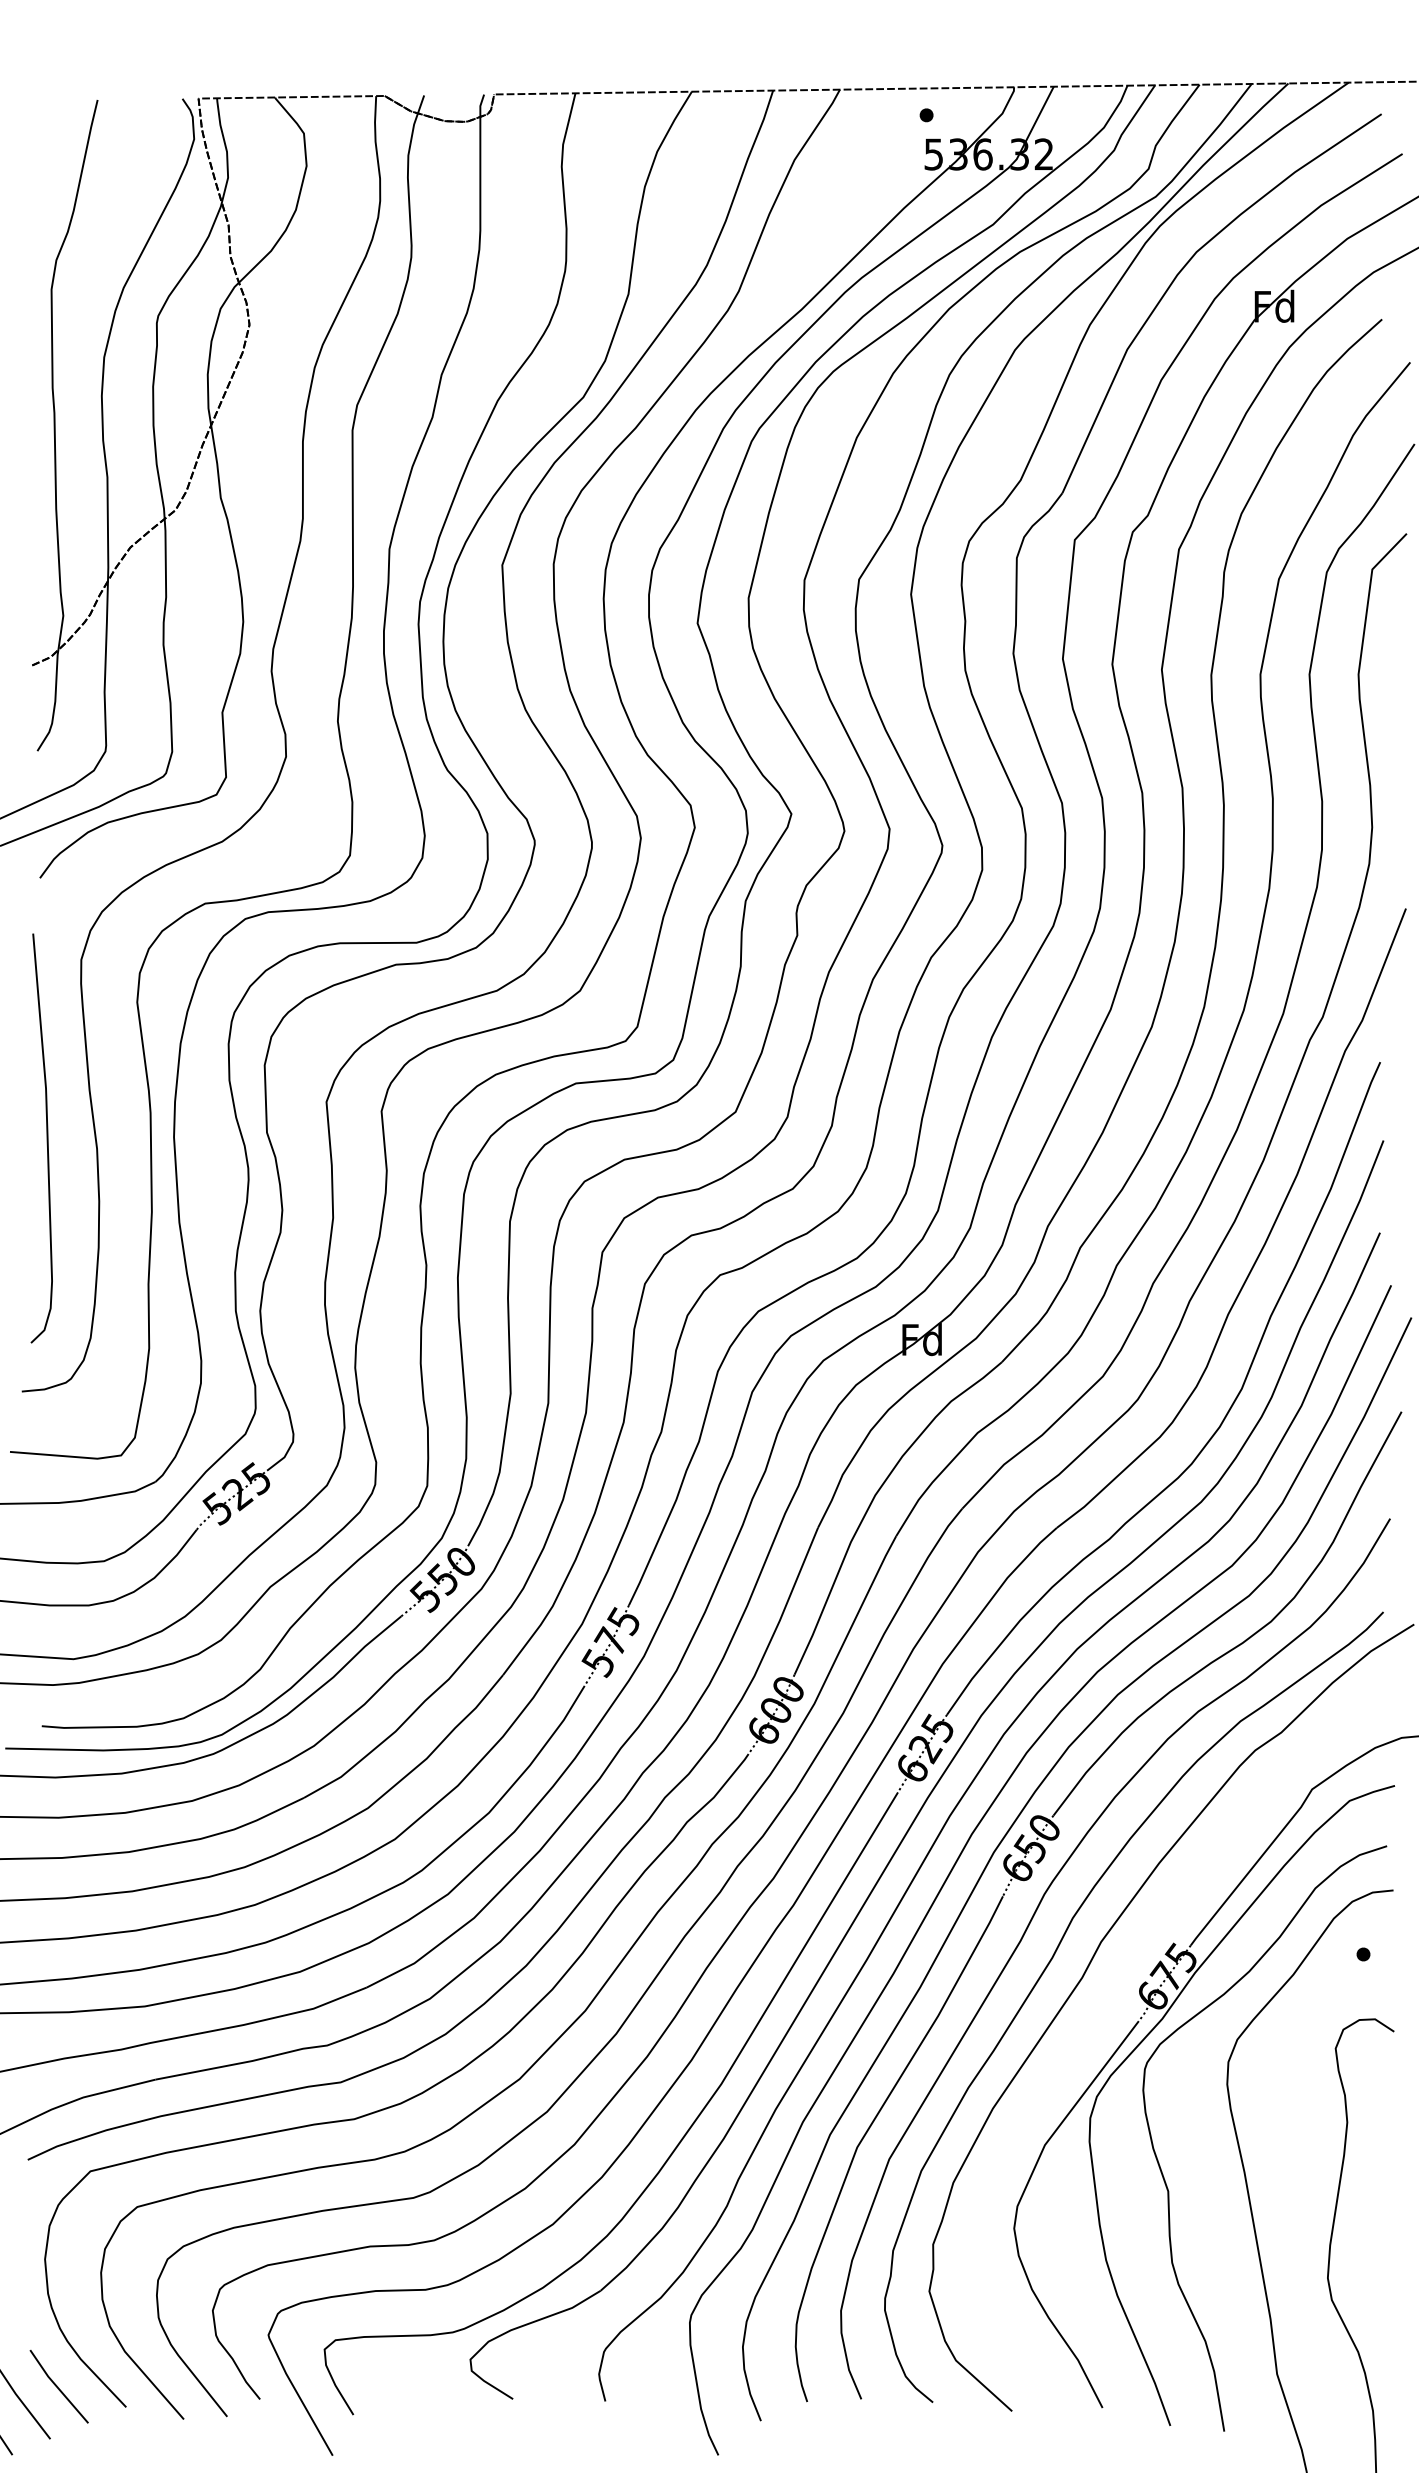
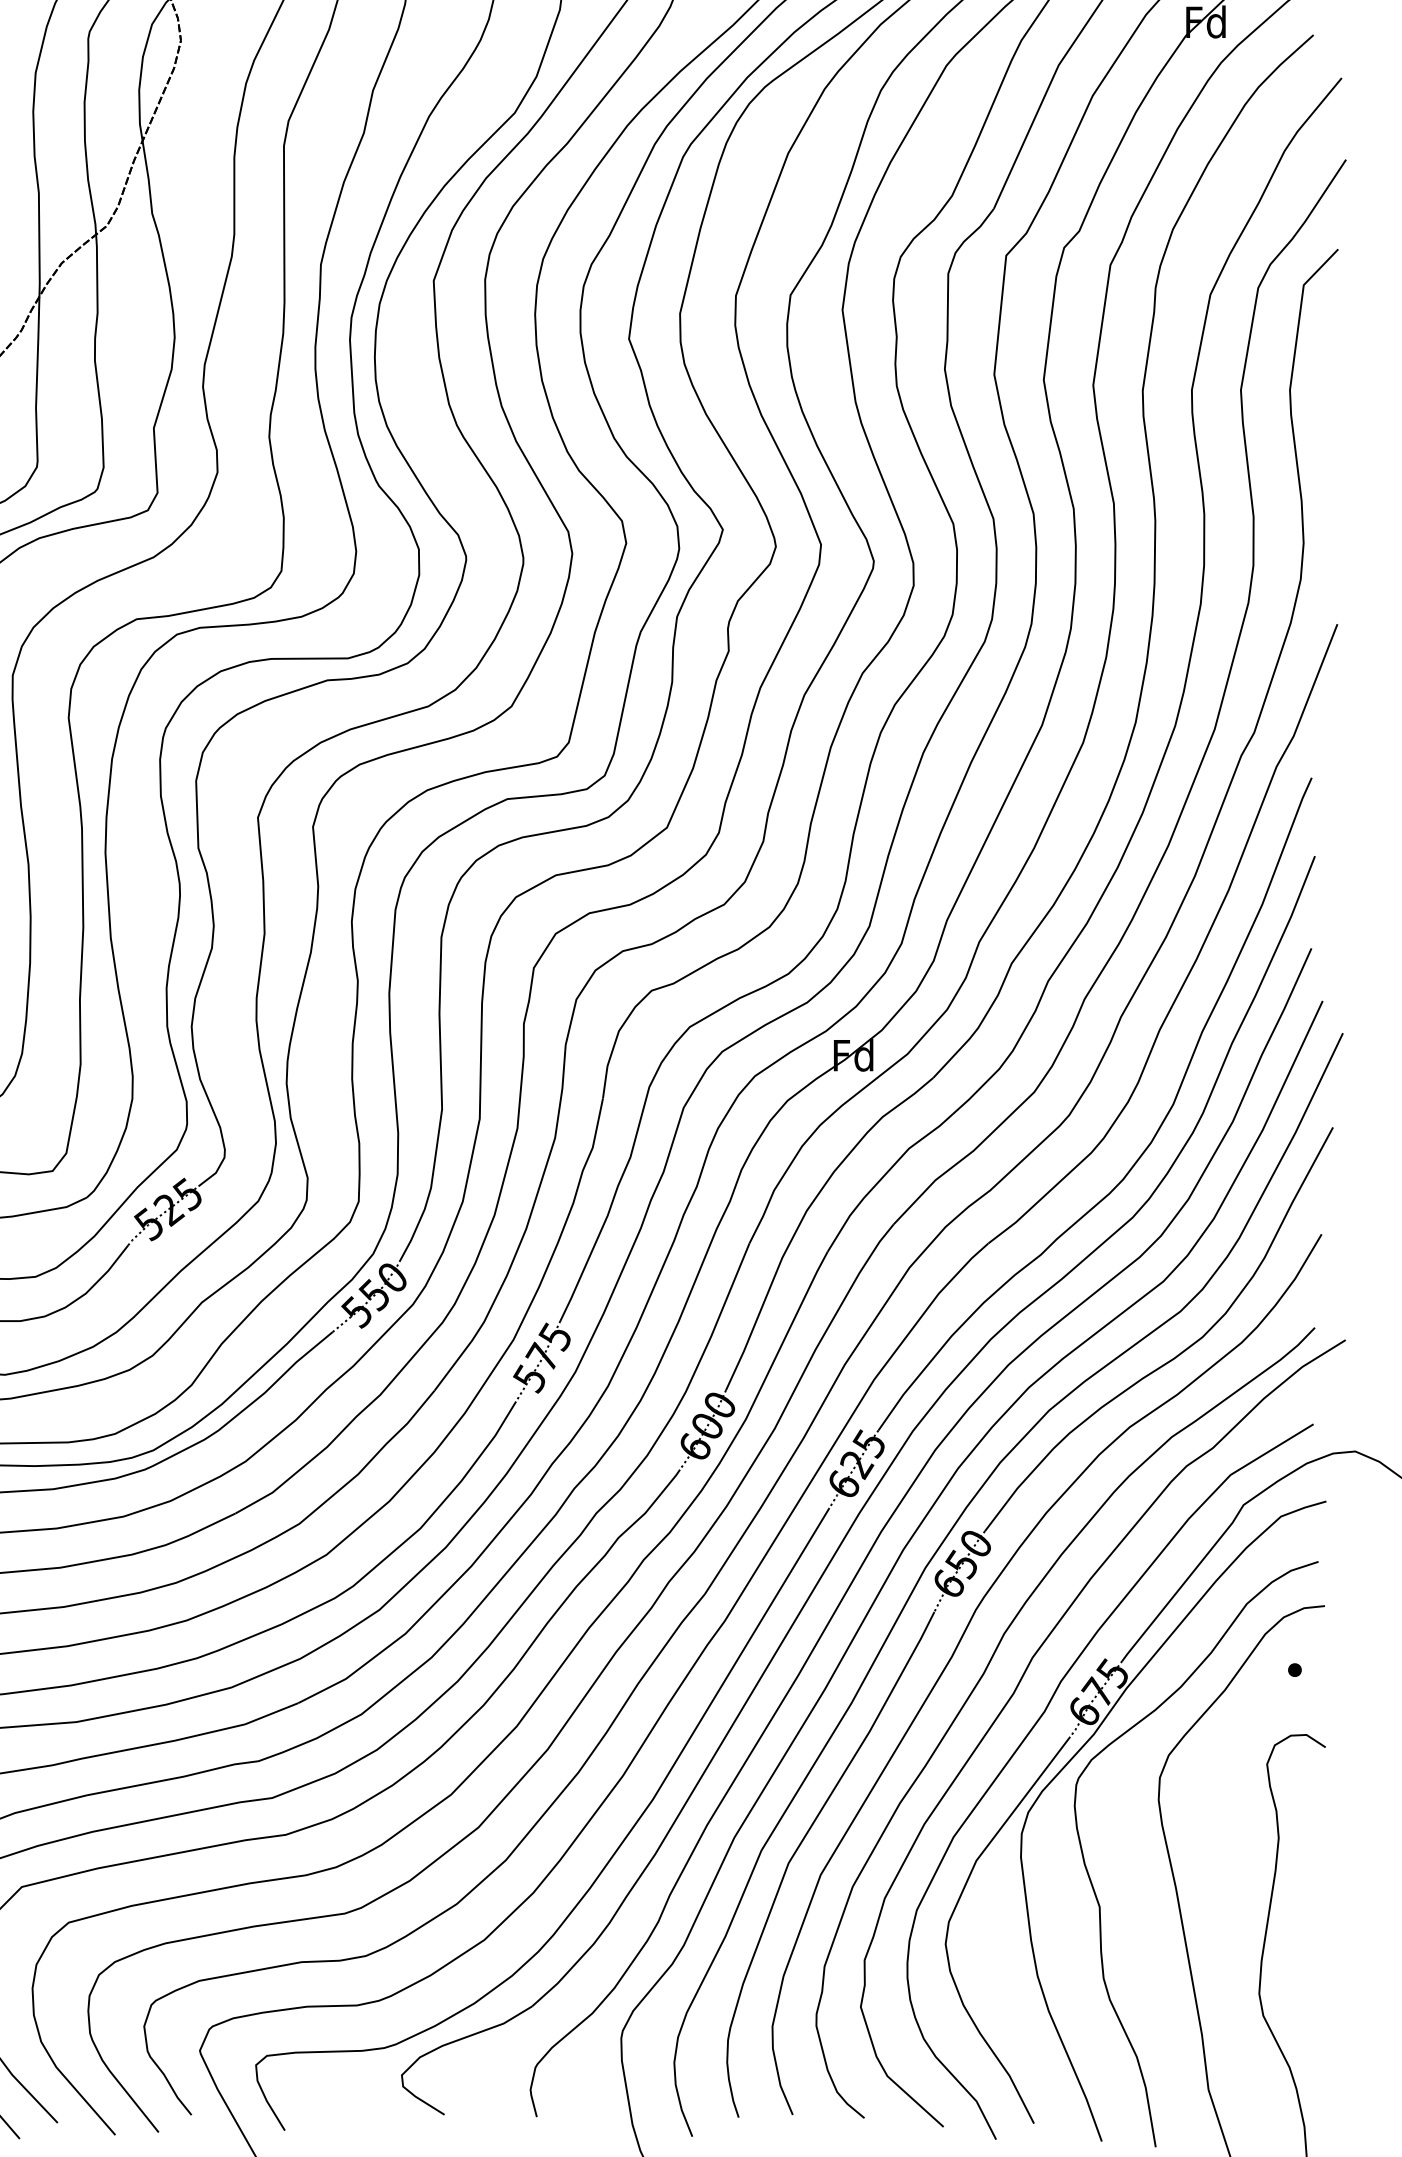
curve: (1103, 2011) -> (1034, 1727), added

